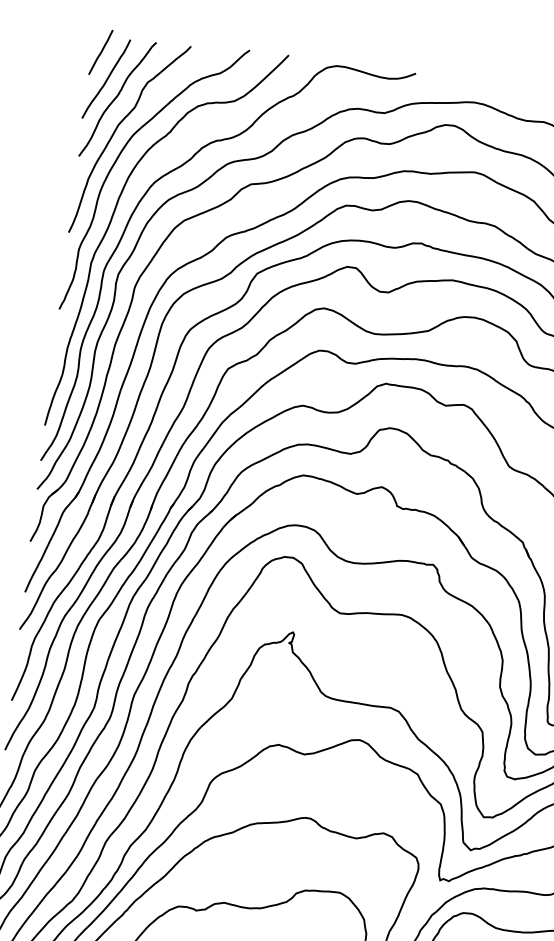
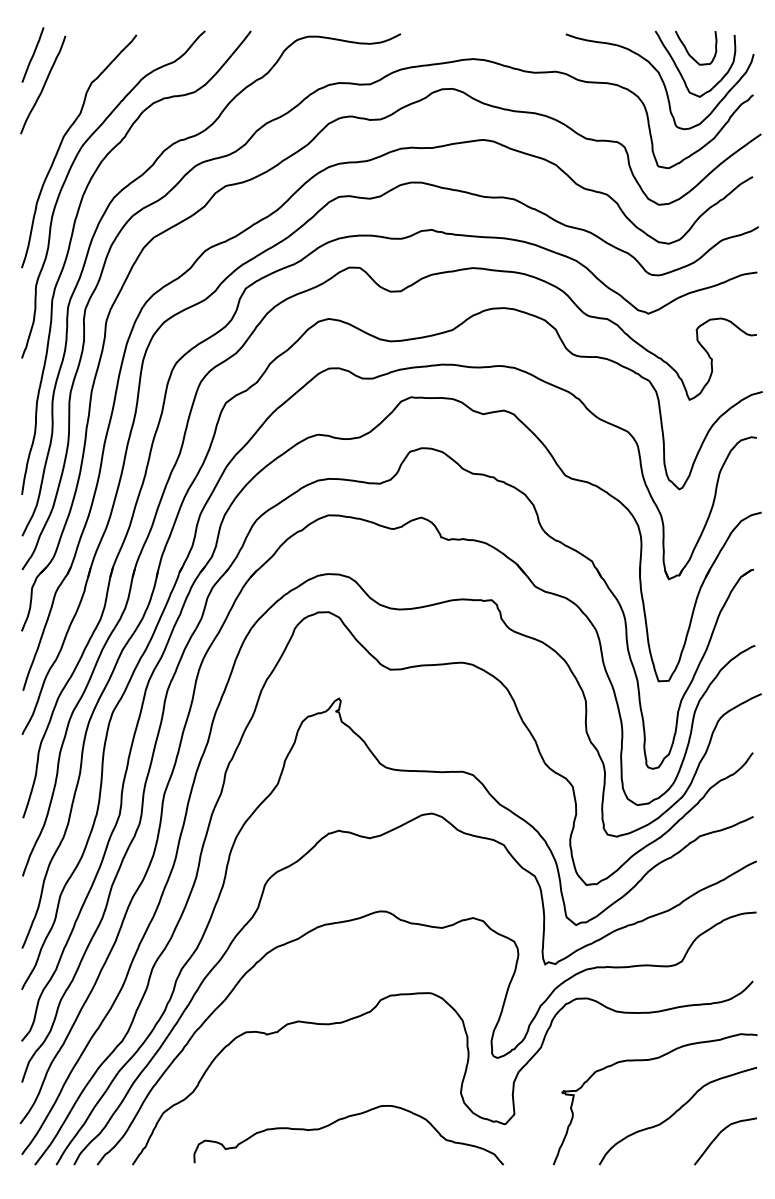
curve: (116, 98) -> (57, 106), removed

